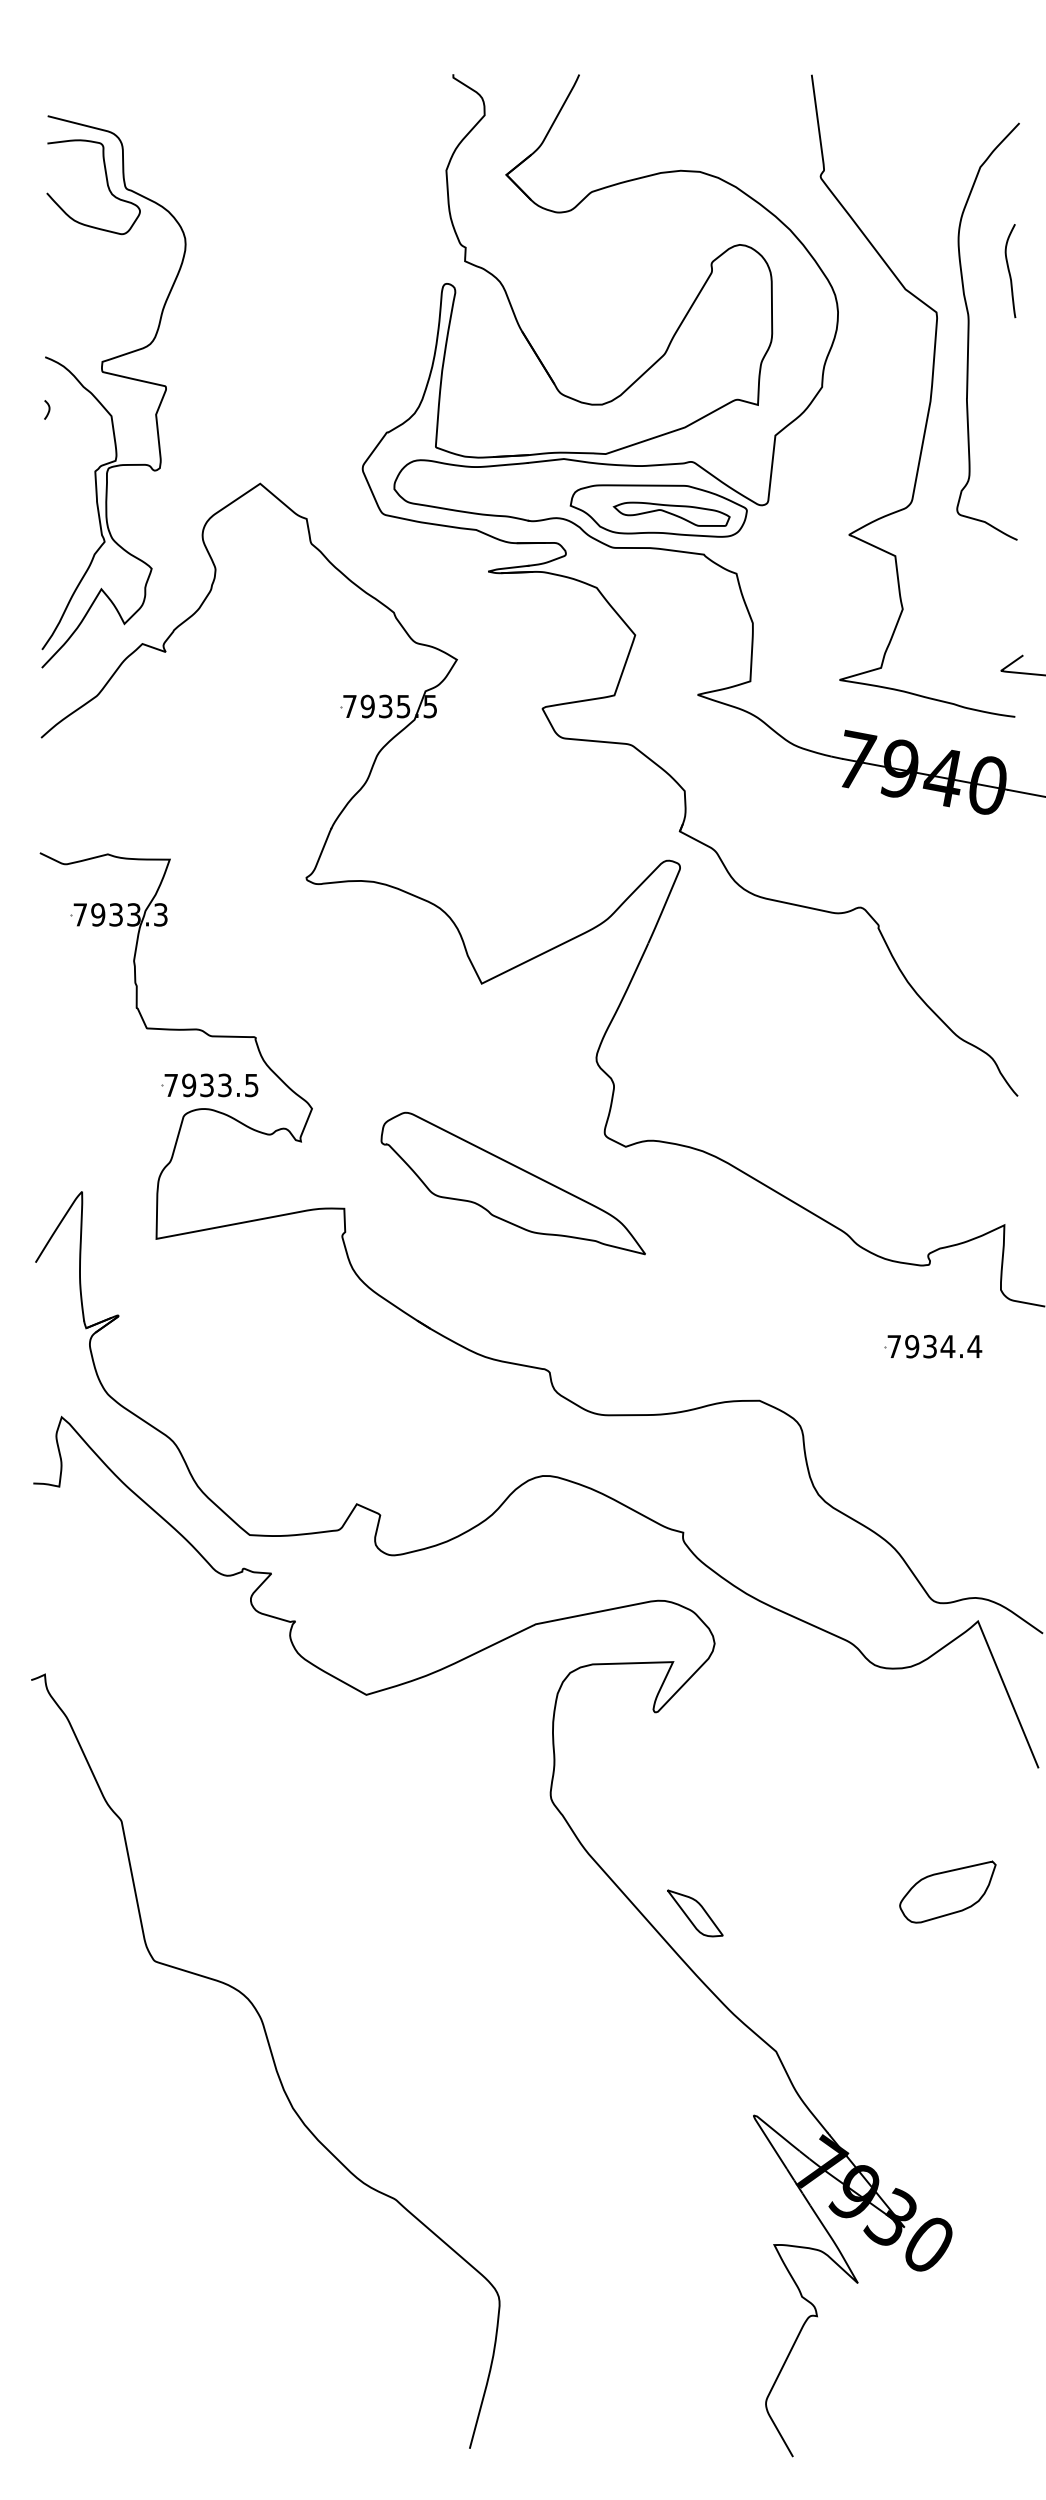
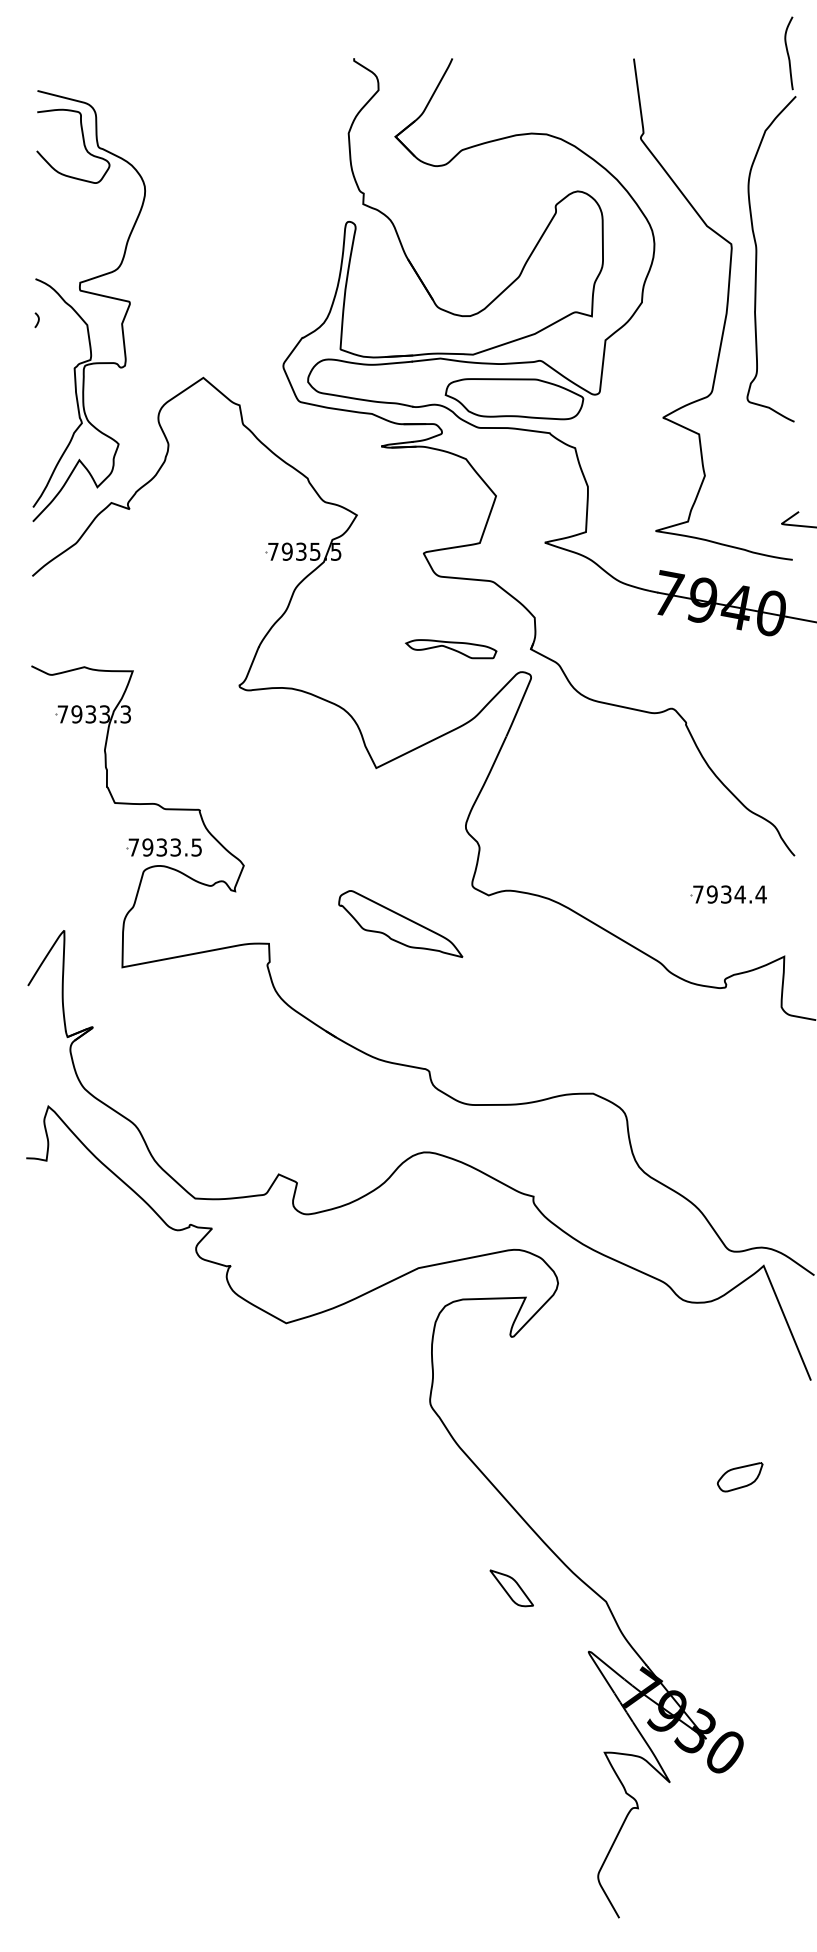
curve: (1009, 271) -> (788, 53), moved
part: (671, 513) -> (451, 648), moved
part: (512, 1183) -> (400, 924), size x0.6
part: (933, 1346) -> (728, 894), moved
part: (947, 1891) -> (739, 1476), size x0.6
part: (695, 1913) -> (511, 1588), moved
curve: (271, 2057) -> (212, 1606), removed

